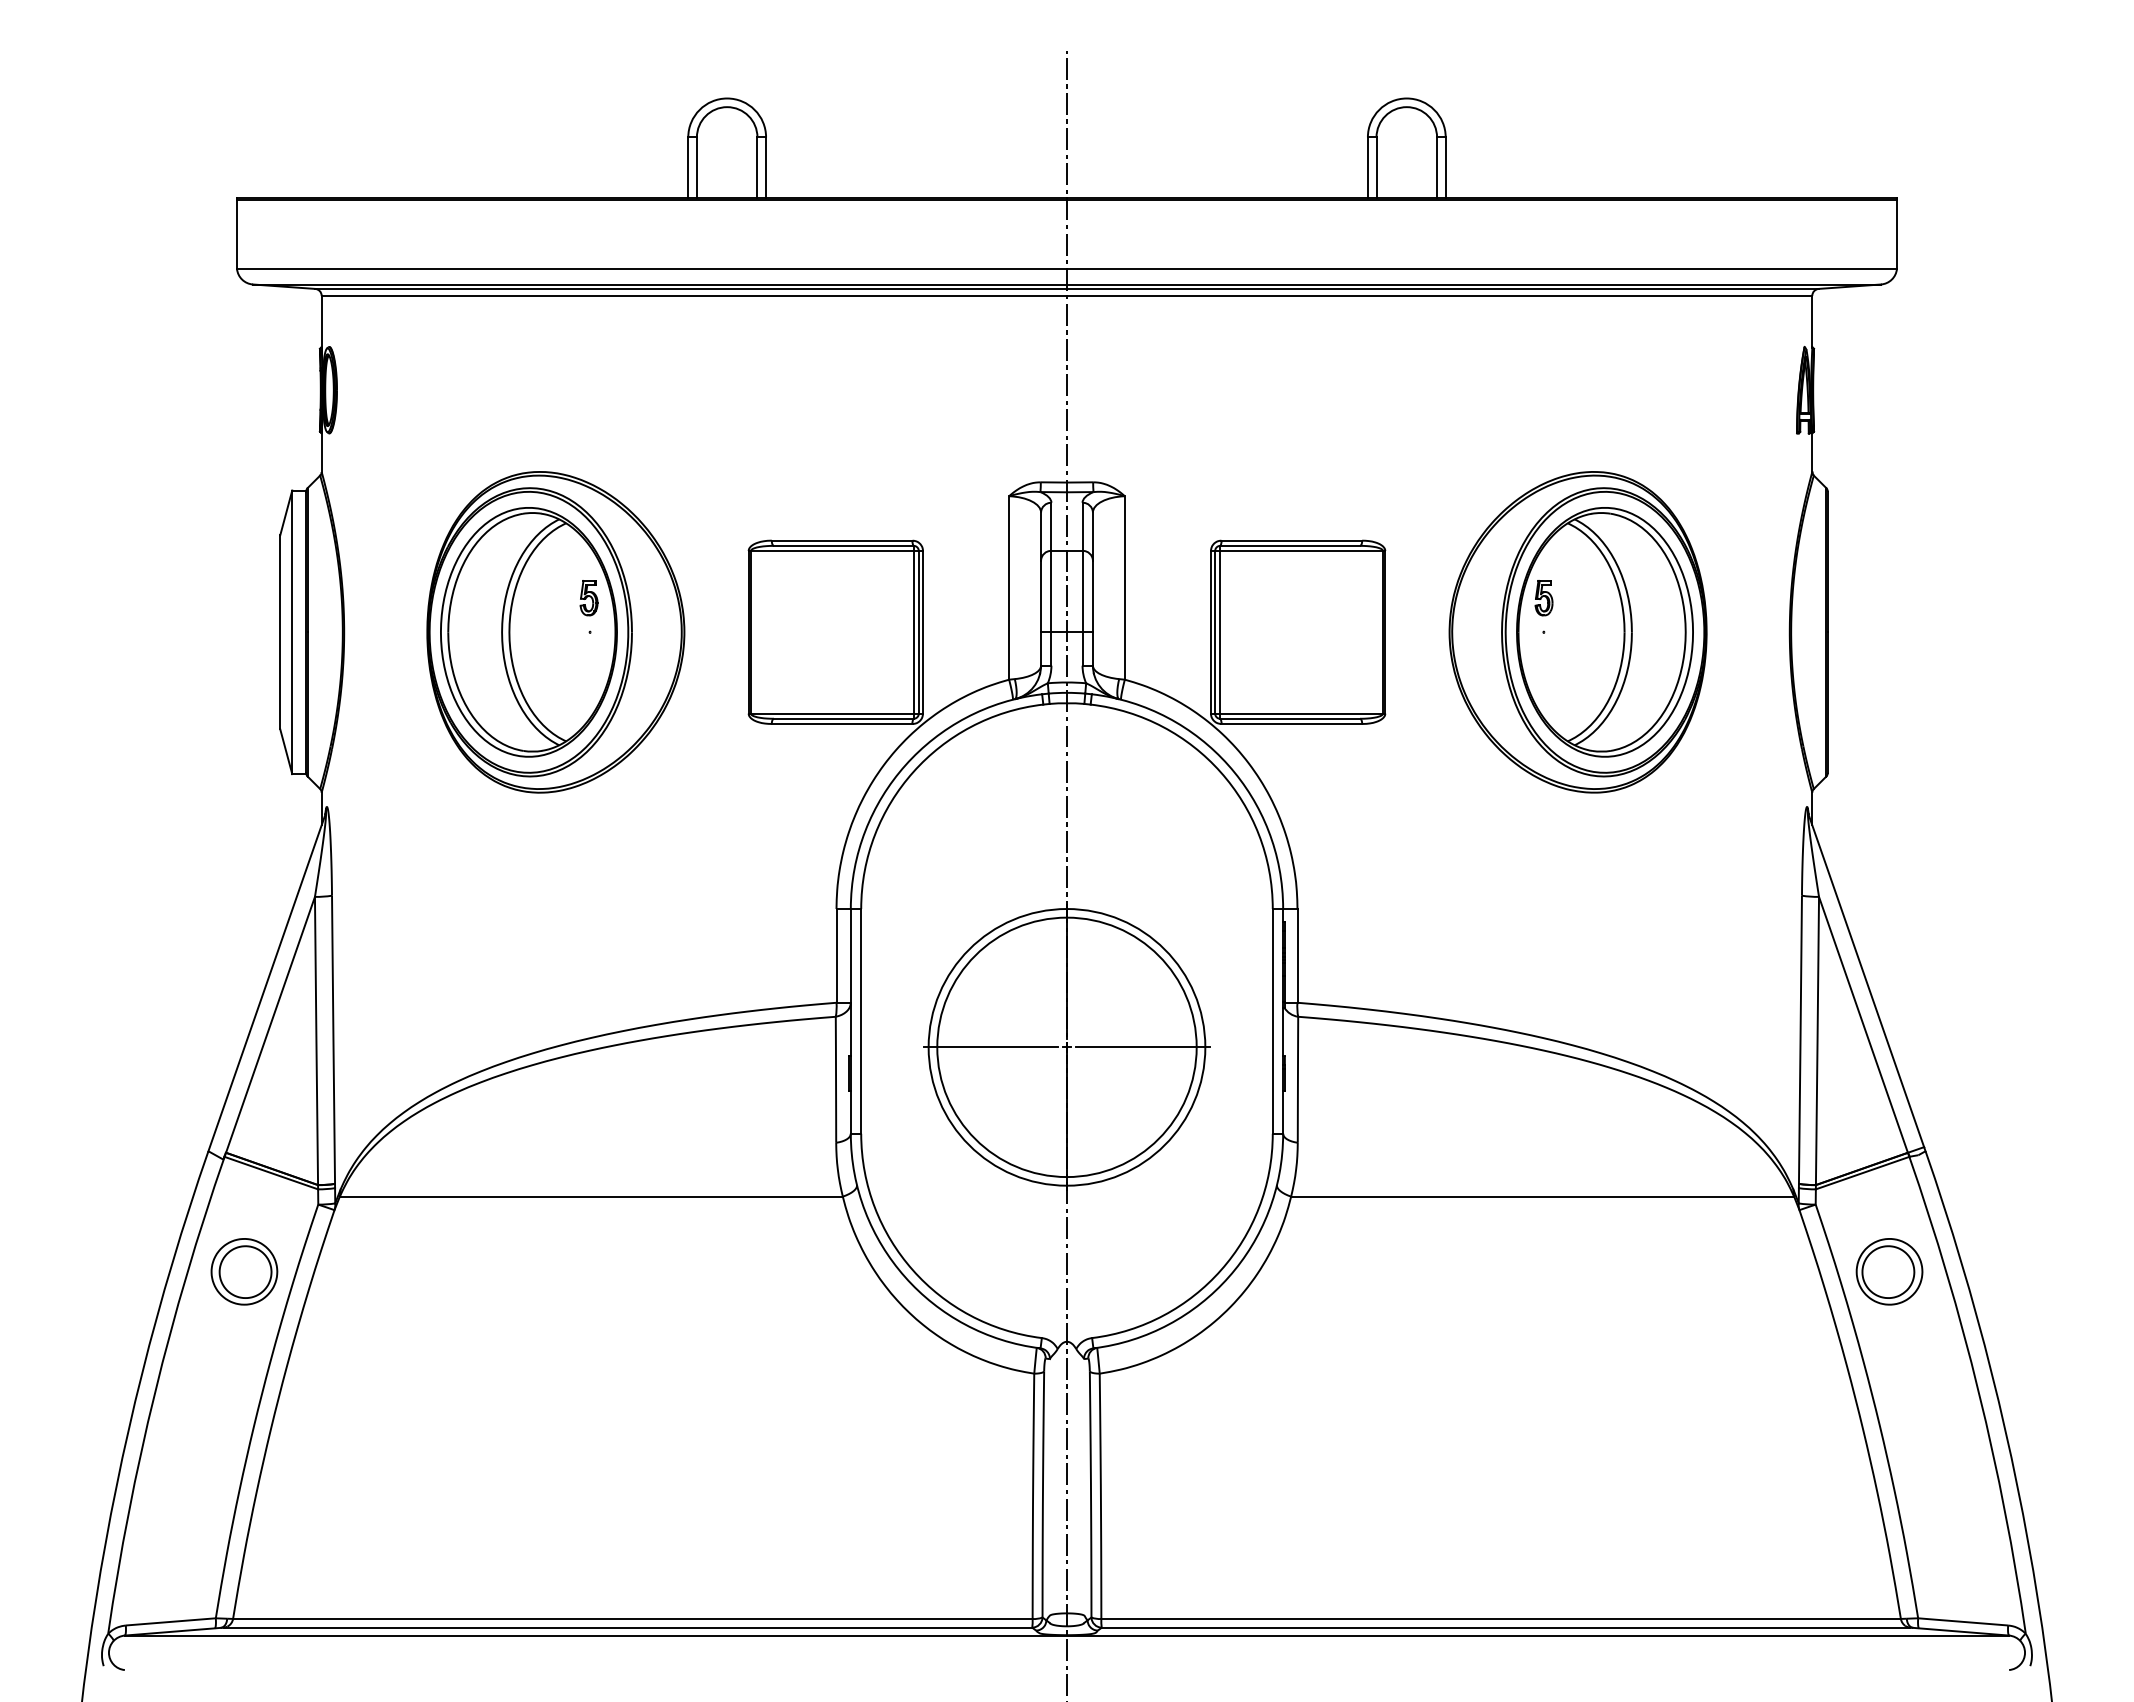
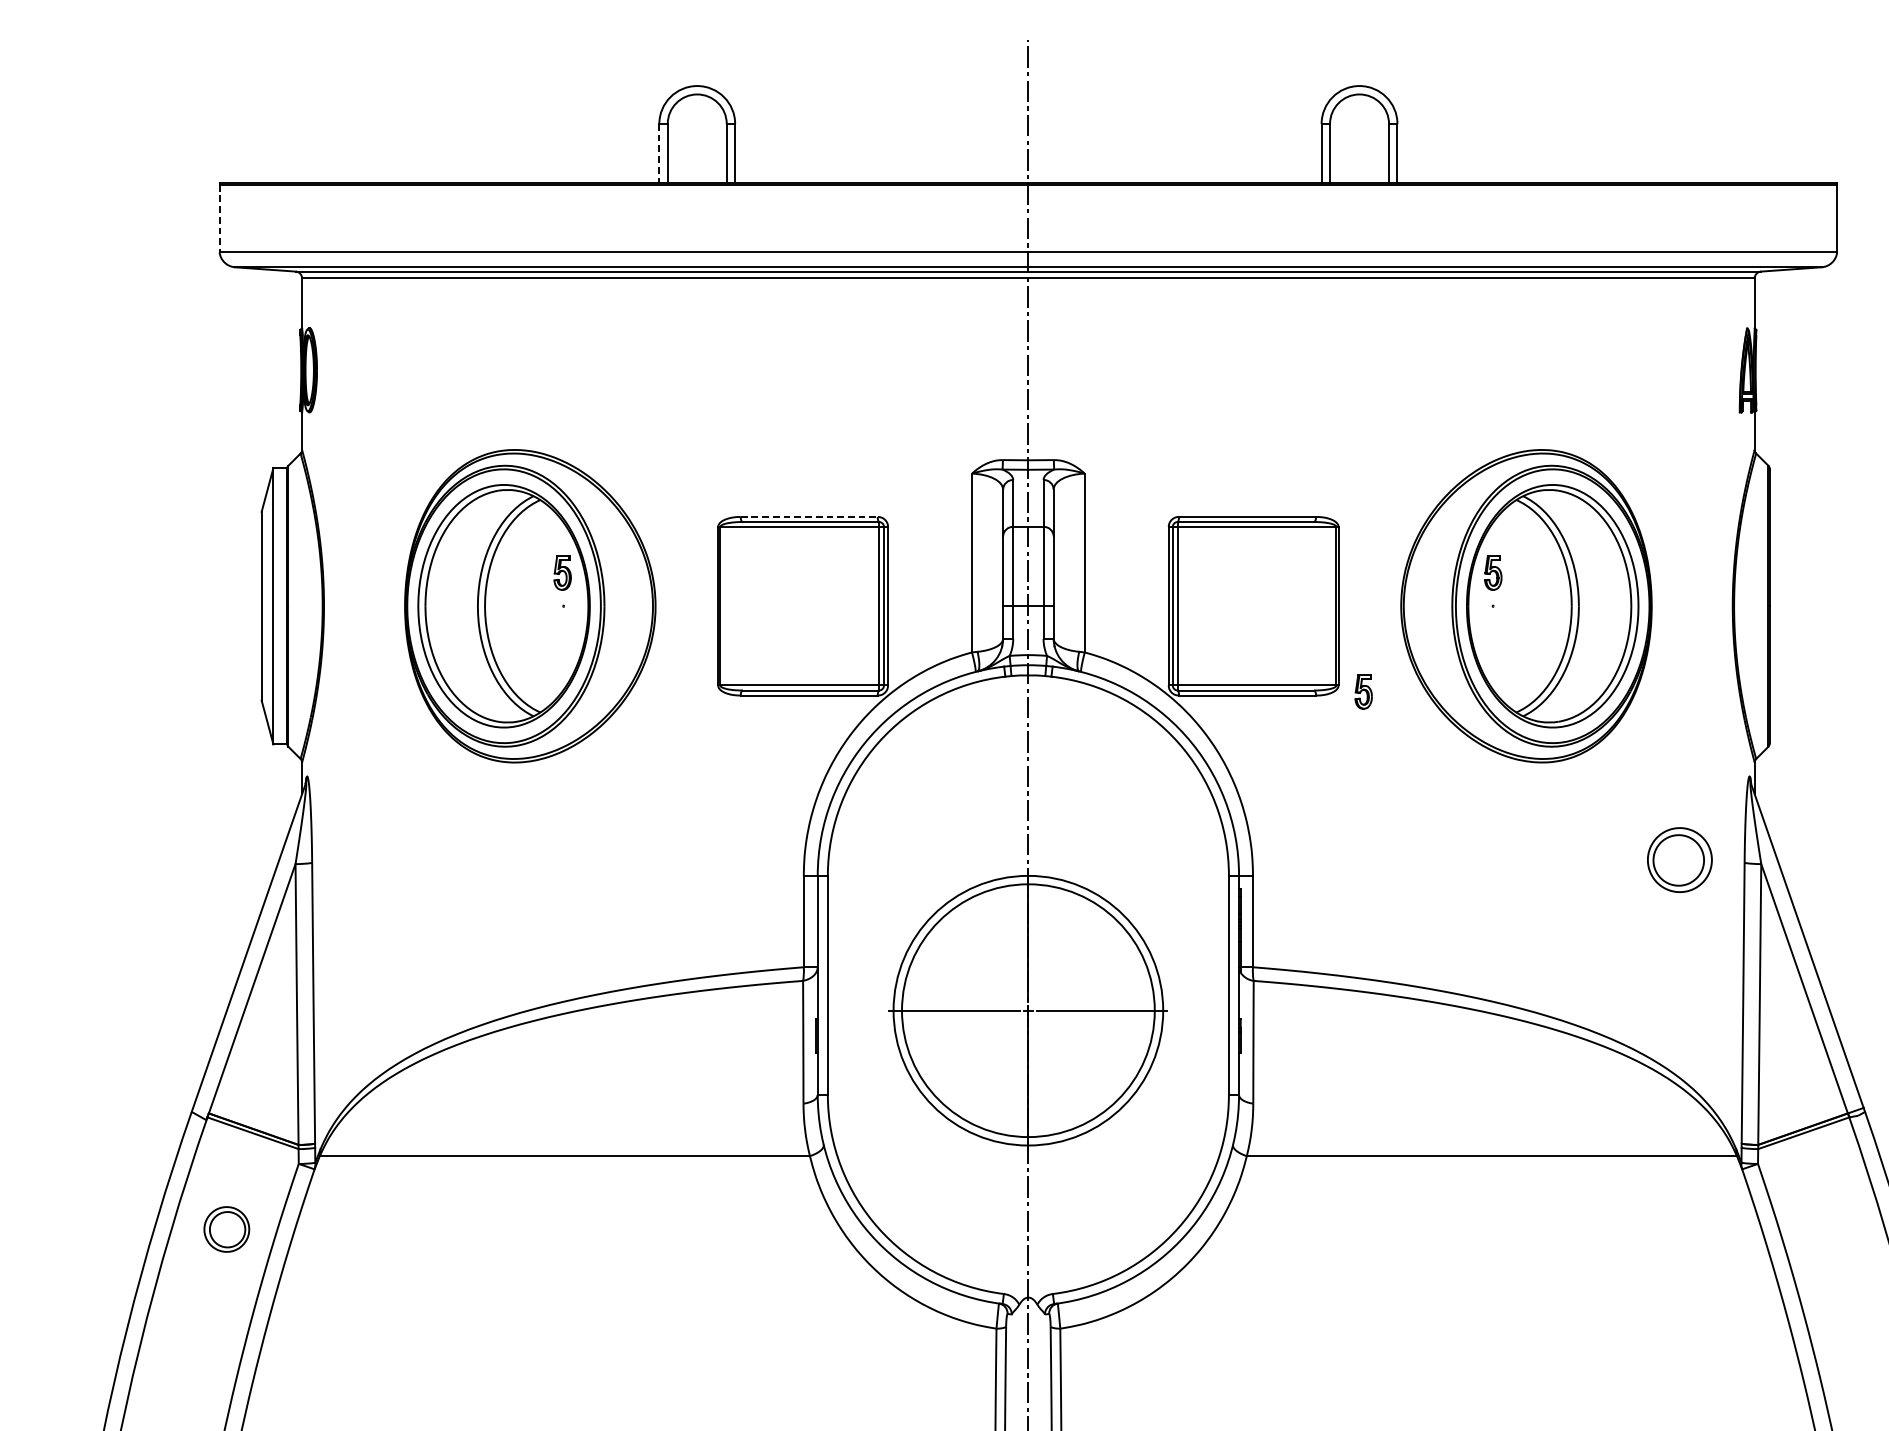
line: (688, 168) -> (659, 154), solid -> dashed
line: (236, 234) -> (219, 218), solid -> dashed
line: (842, 540) -> (809, 516), solid -> dashed
part: (1410, 720) -> (1363, 692), added
part: (244, 1271) -> (226, 1229), size x0.7
part: (1889, 1271) -> (1679, 859), moved

